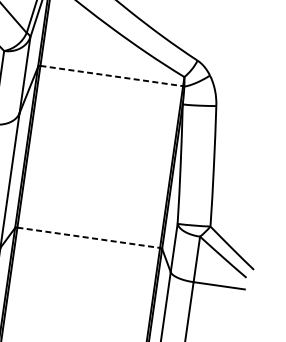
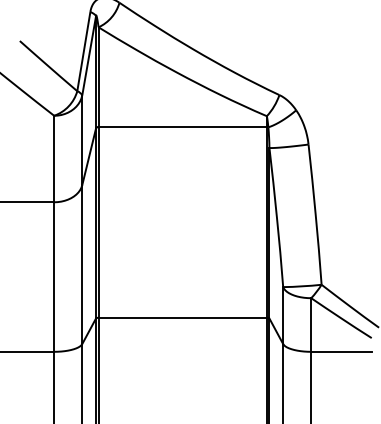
line: (112, 76) -> (183, 127), dashed -> solid
line: (89, 237) -> (183, 317), dashed -> solid

